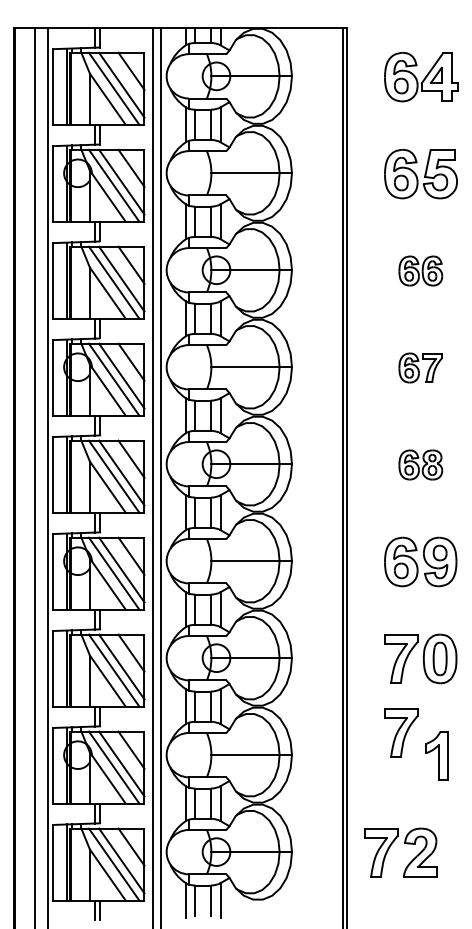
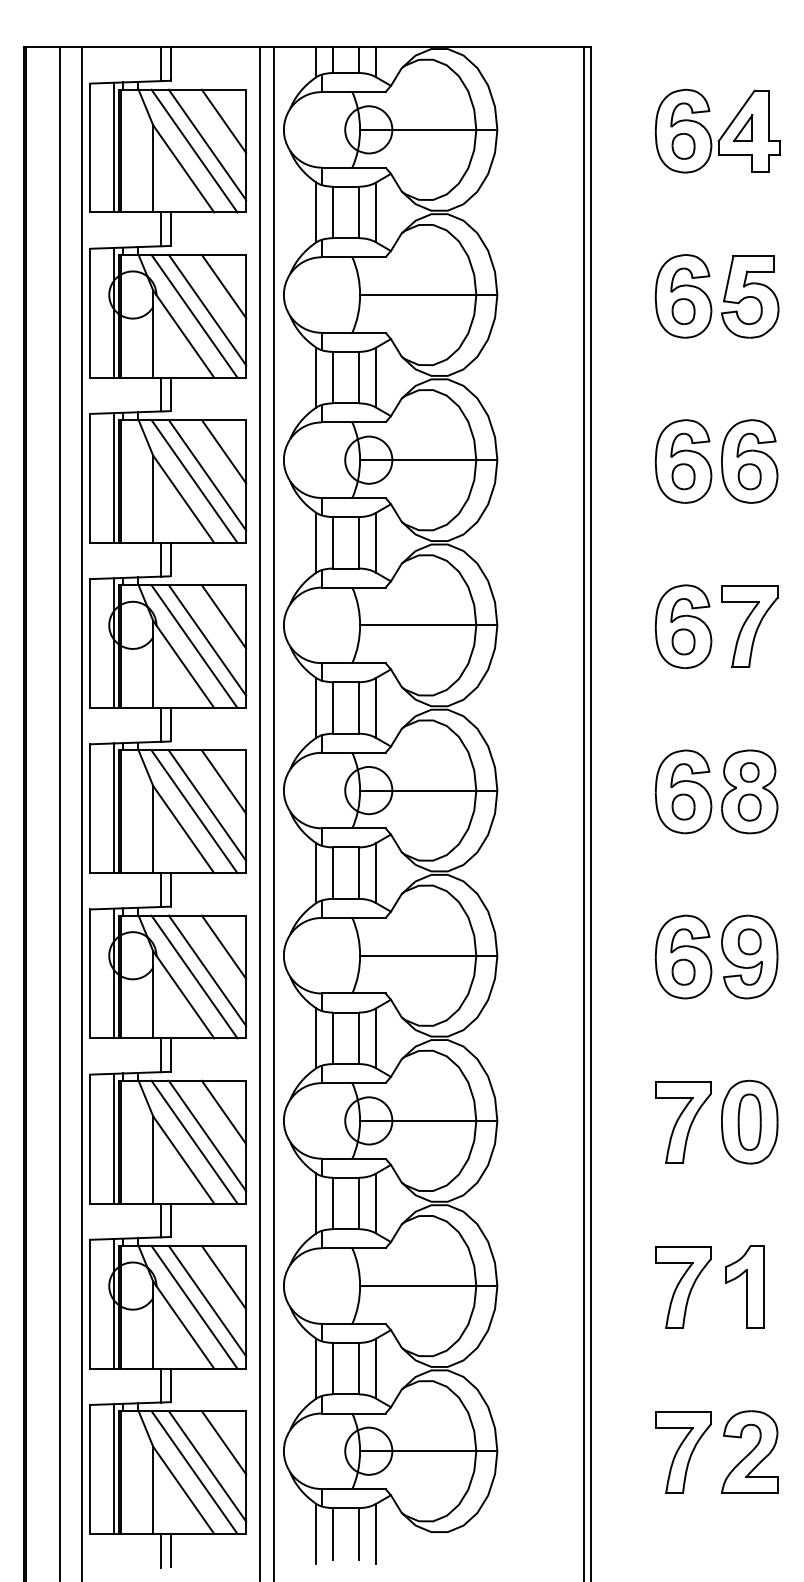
part: (420, 270) -> (716, 460), size x1.67
part: (420, 367) -> (716, 625), size x1.67
part: (420, 464) -> (716, 791), size x1.67
part: (401, 732) -> (683, 1286), moved
part: (404, 843) -> (723, 1436), moved

